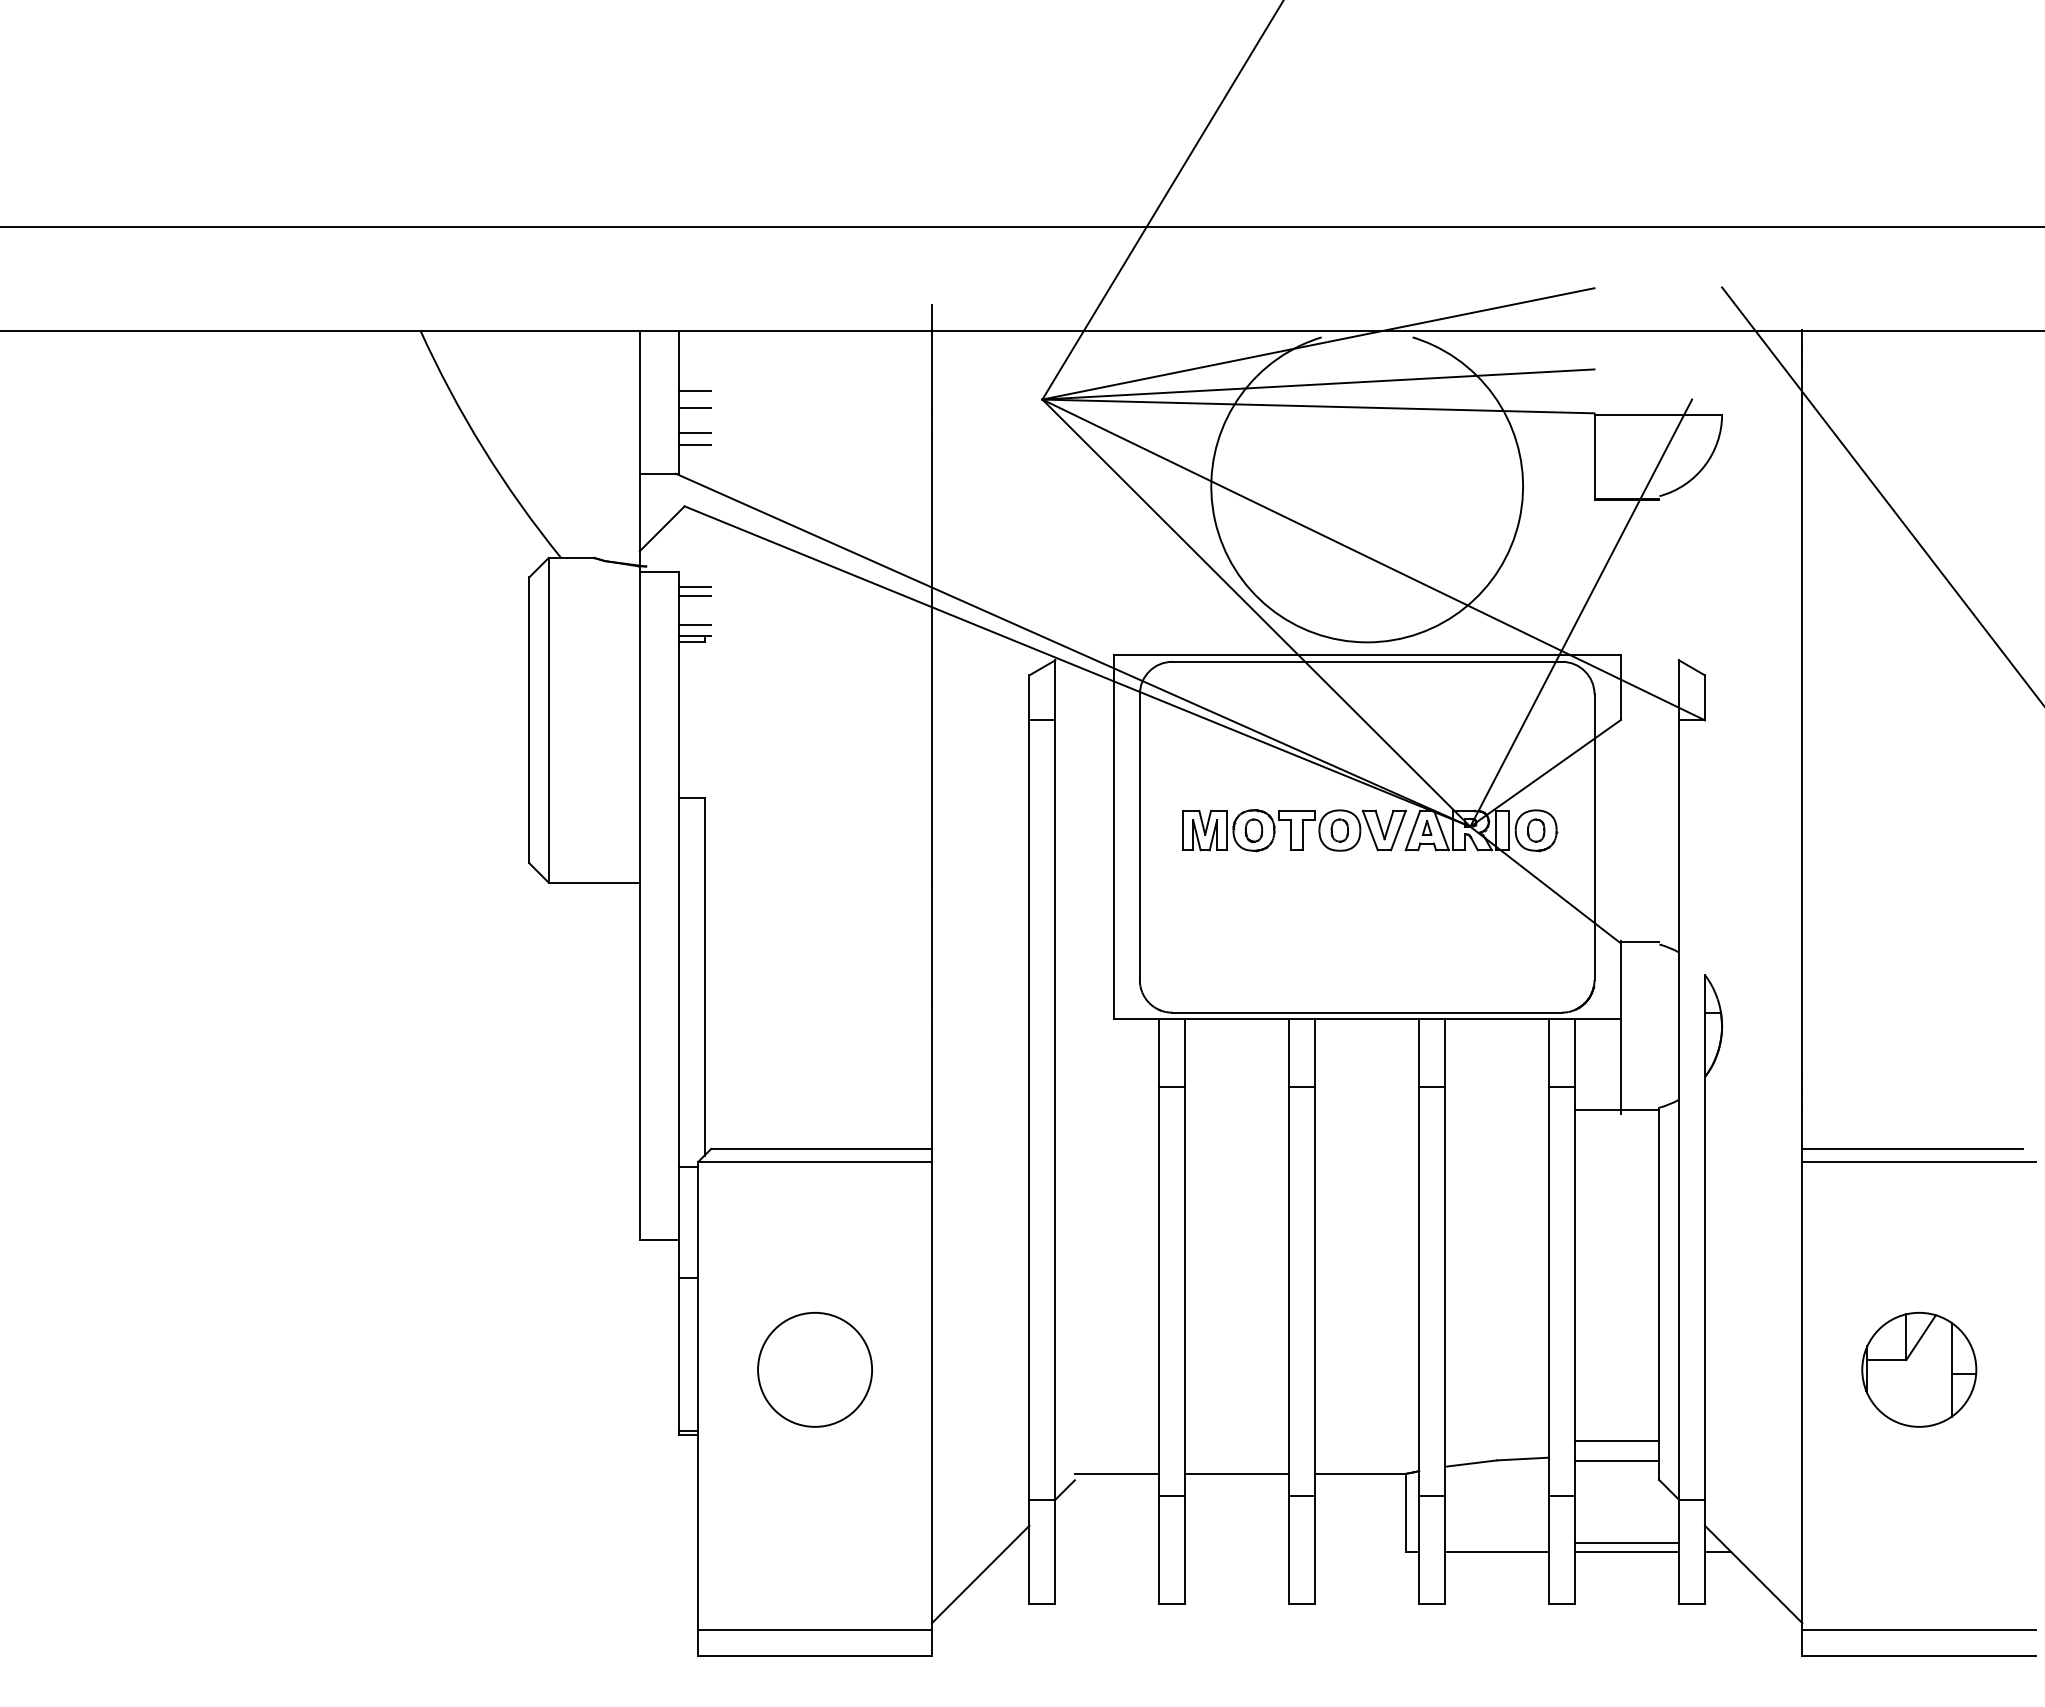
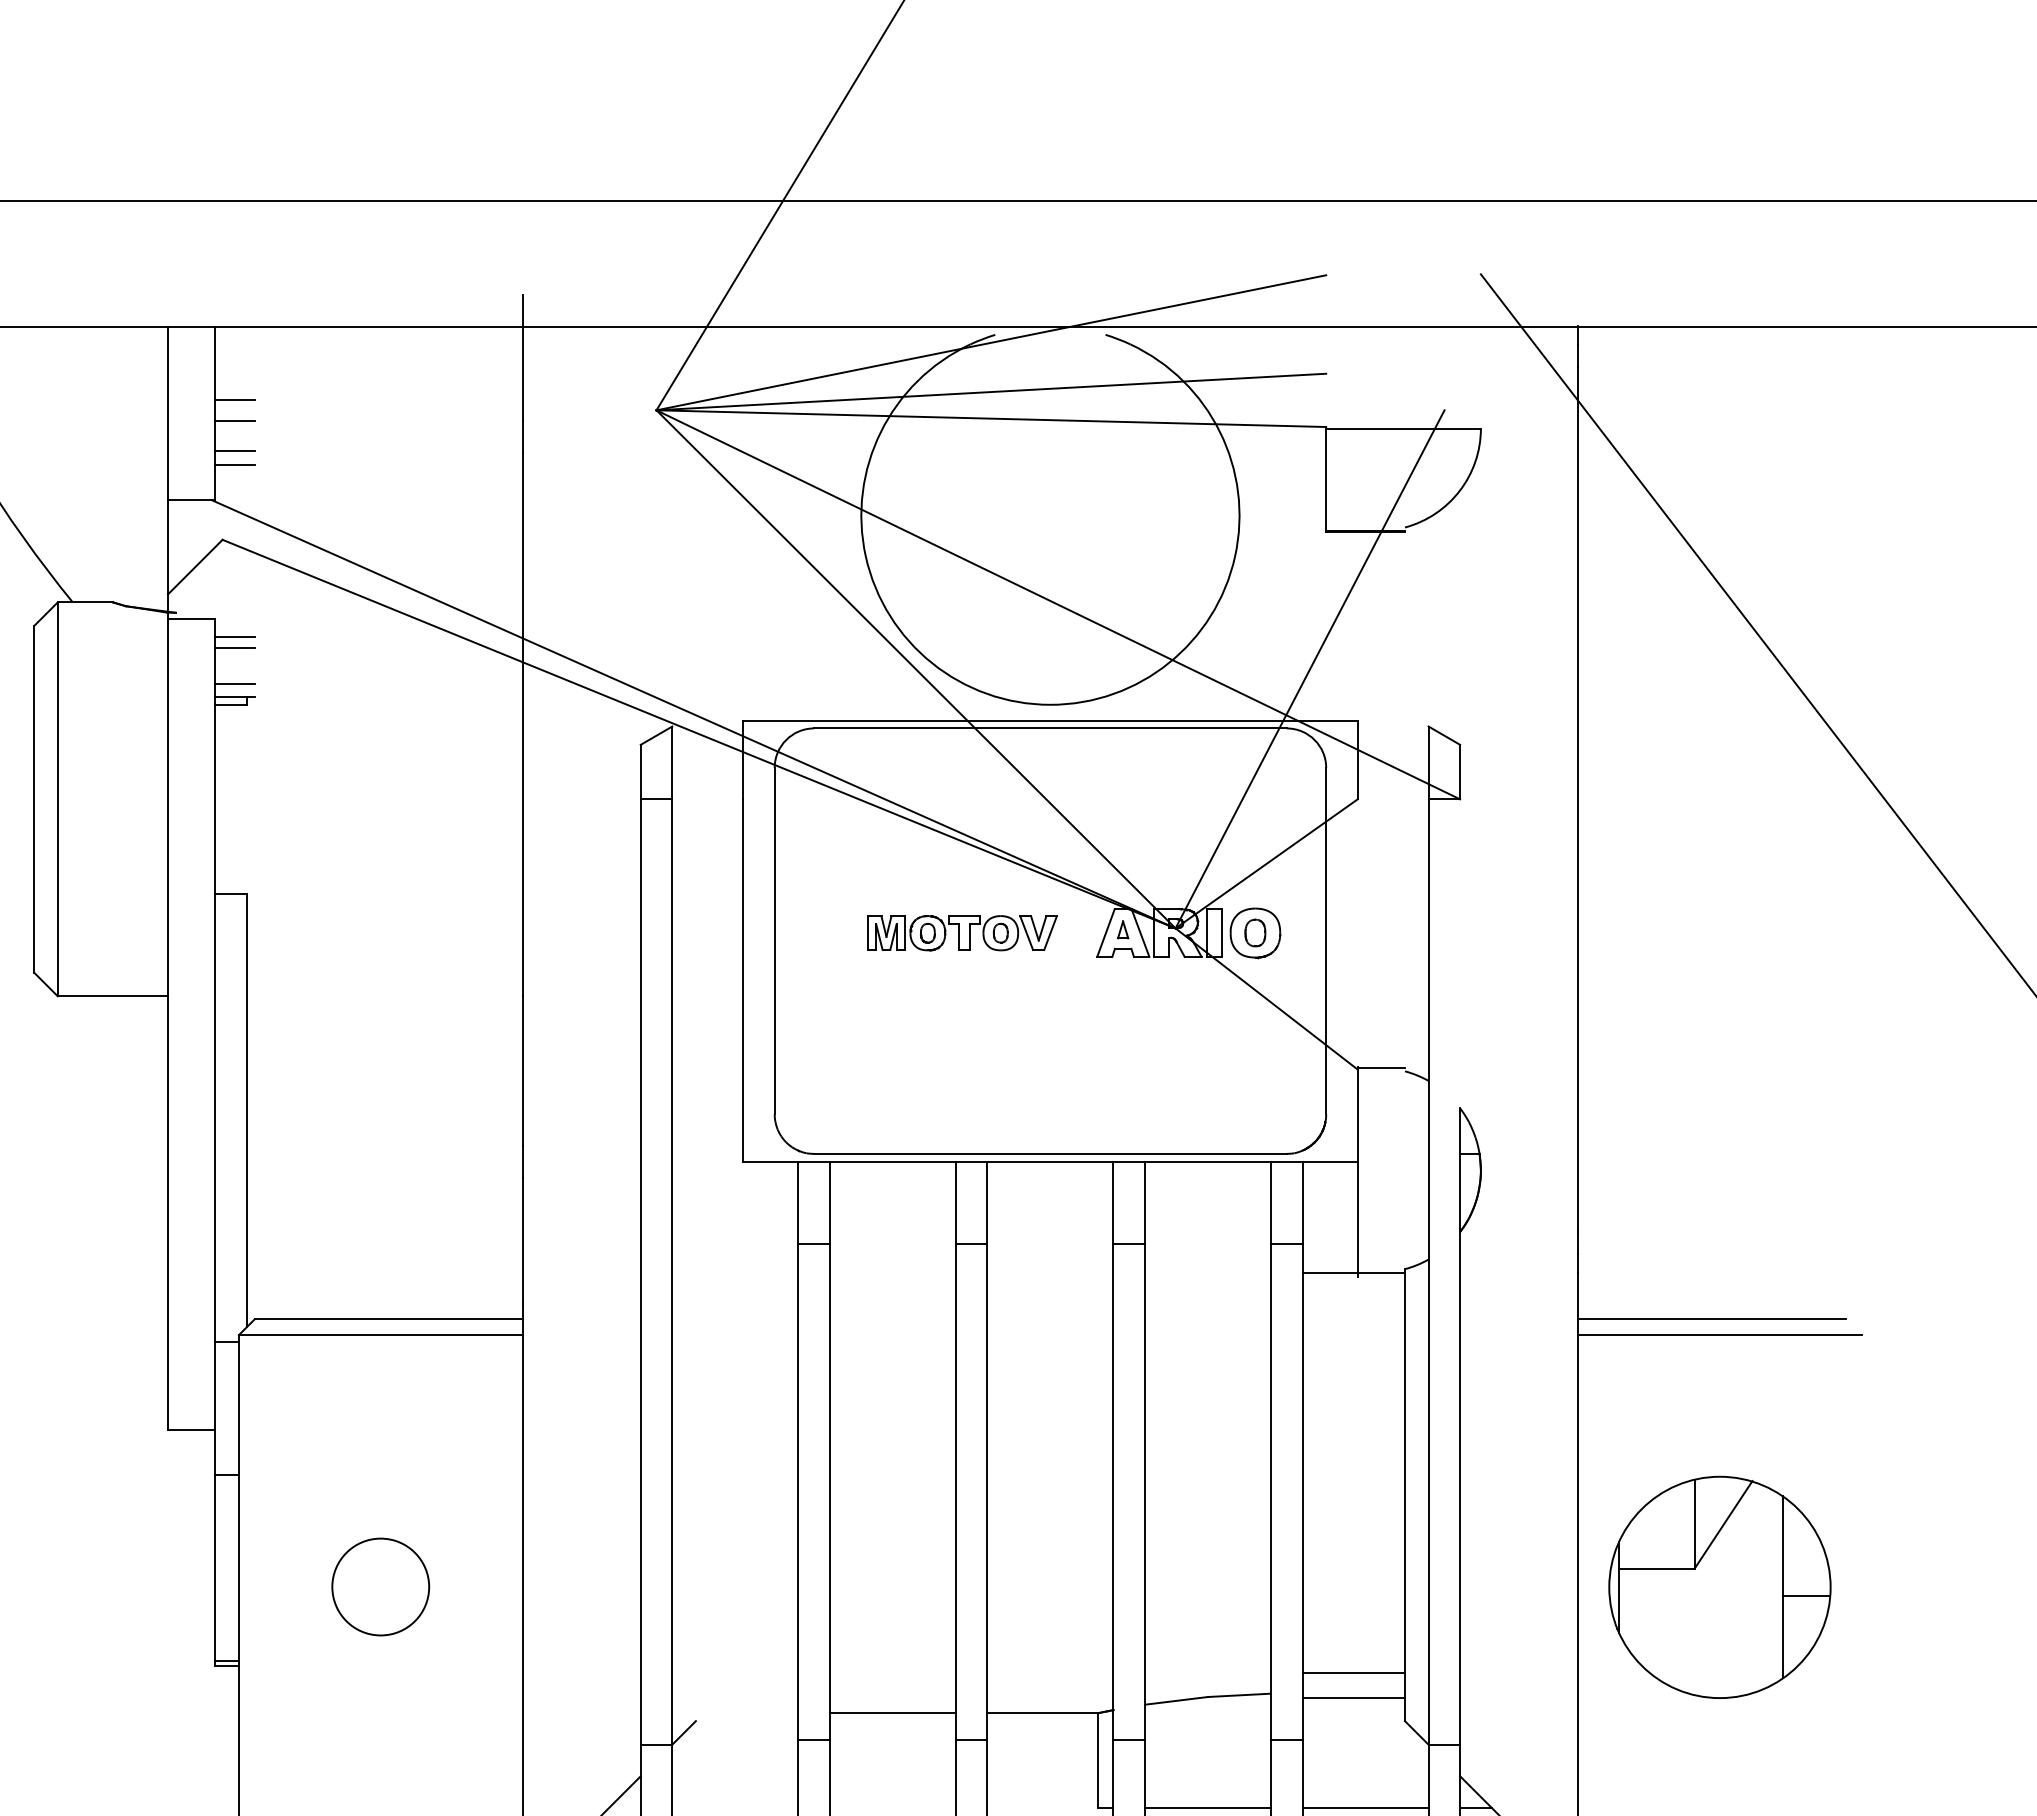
part: (1294, 830) -> (962, 932), size x0.7
circle: (814, 1369) -> (380, 1586), size x0.7
part: (1919, 1369) -> (1720, 1586), size x1.6
line: (1116, 1473) -> (746, 1712), removed
line: (1626, 1542) -> (1364, 1796), removed

